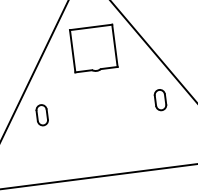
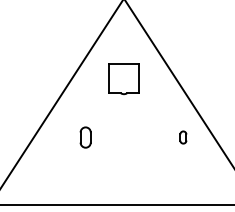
part: (93, 48) -> (123, 78), size x0.7
part: (160, 100) -> (183, 137), size x0.6
part: (42, 115) -> (85, 137), moved

